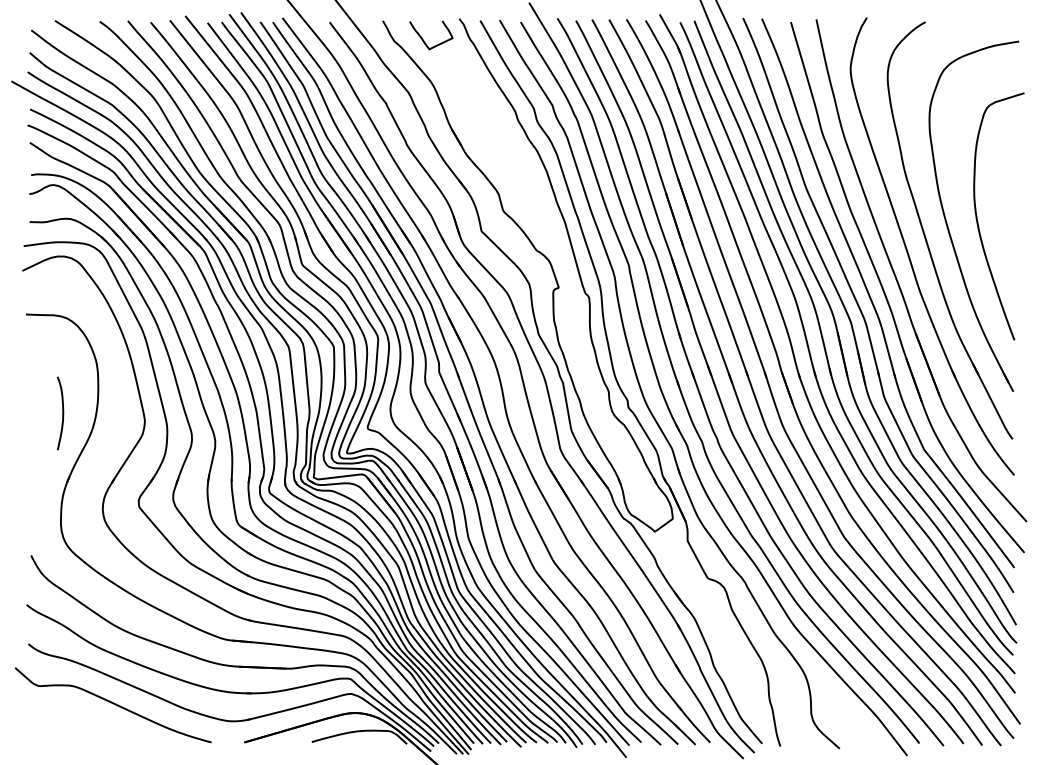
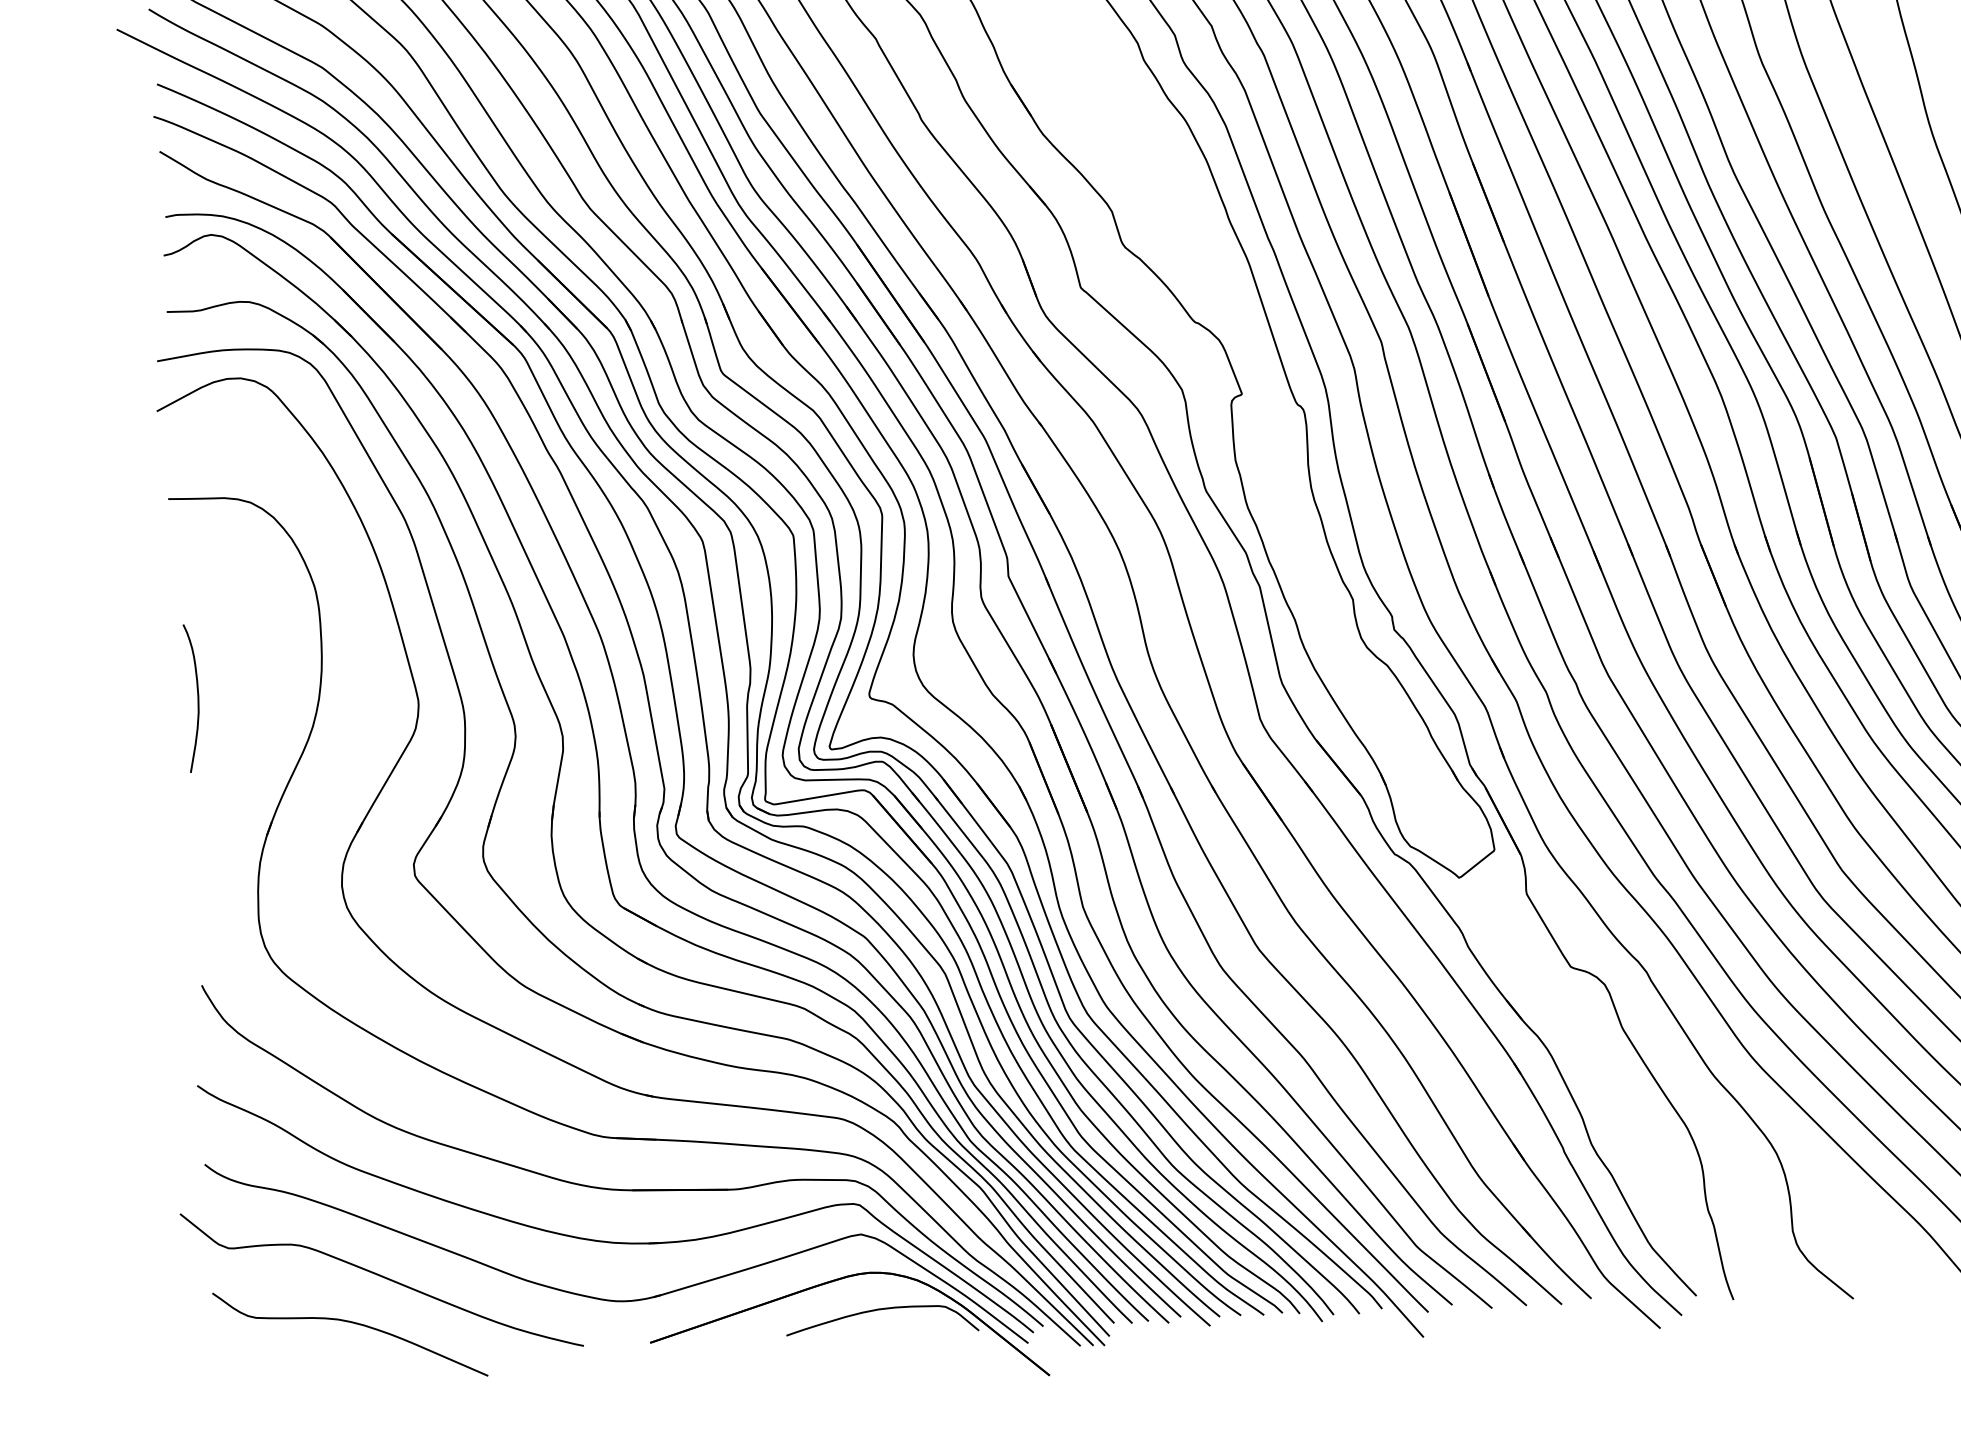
curve: (62, 413) -> (196, 698), moved
curve: (97, 726) -> (351, 1324), added

